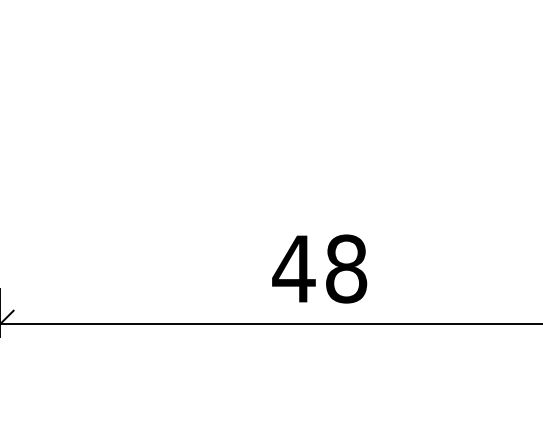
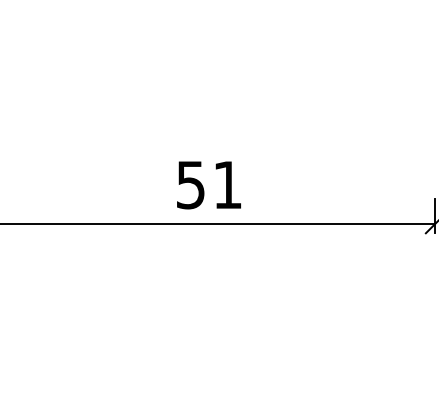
text: (319, 268) -> (208, 184), 48 -> 51

